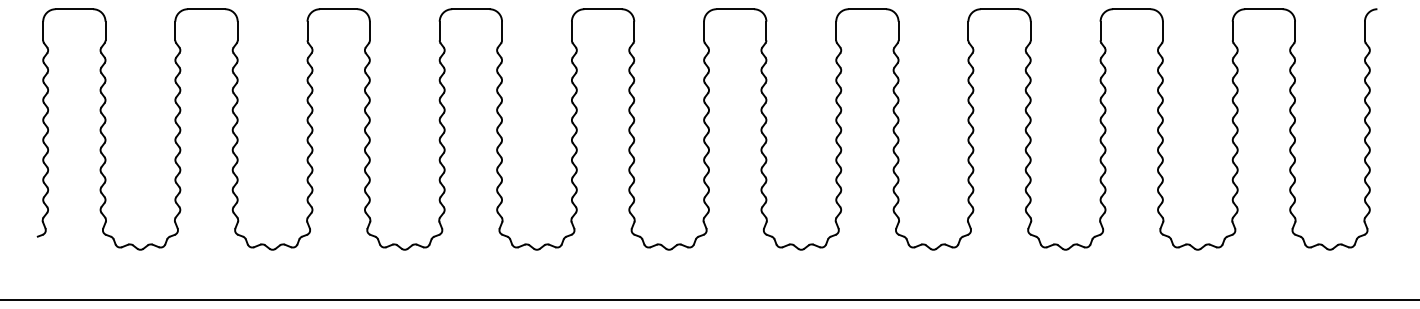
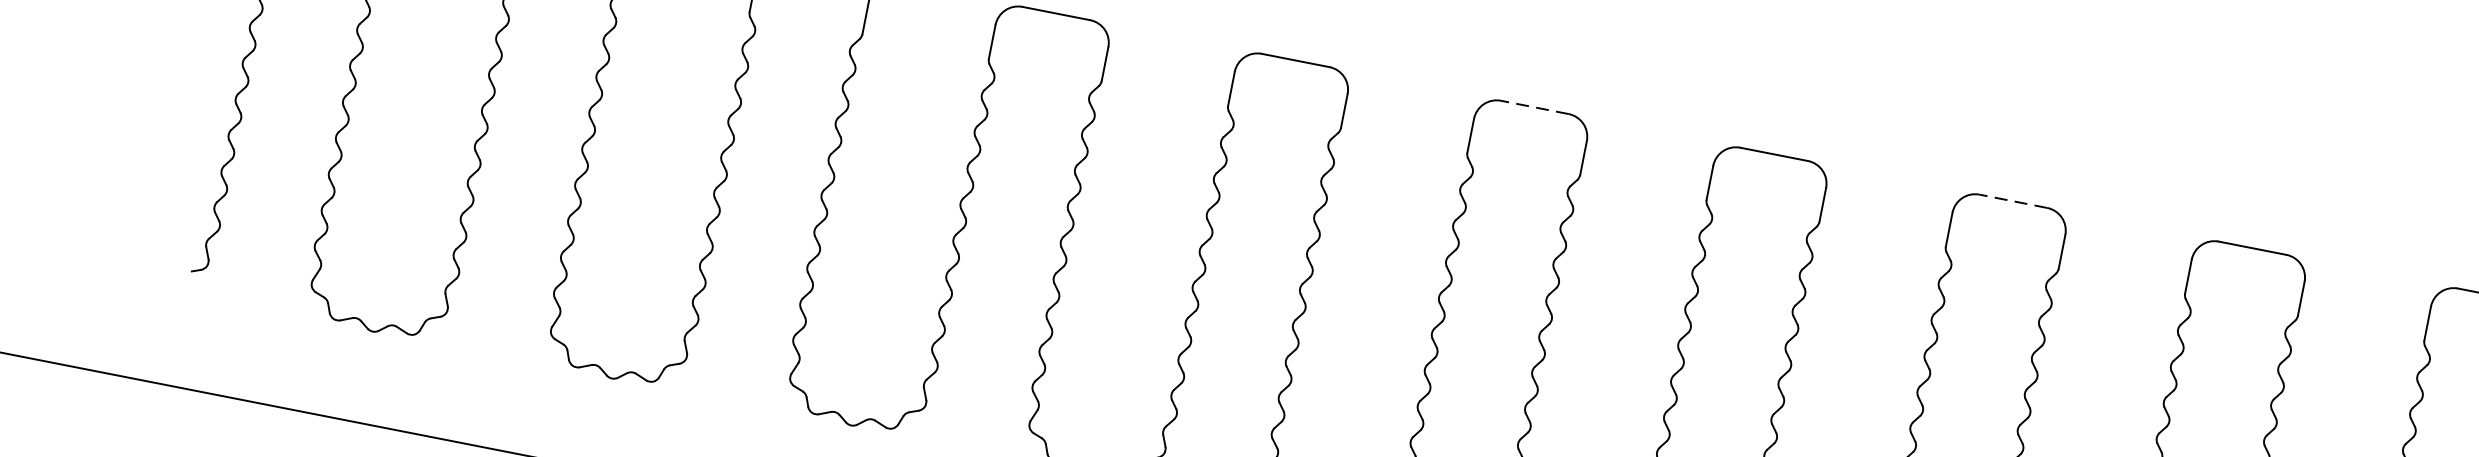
line: (735, 9) -> (1535, 108), solid -> dashed
line: (999, 9) -> (2013, 201), solid -> dashed

